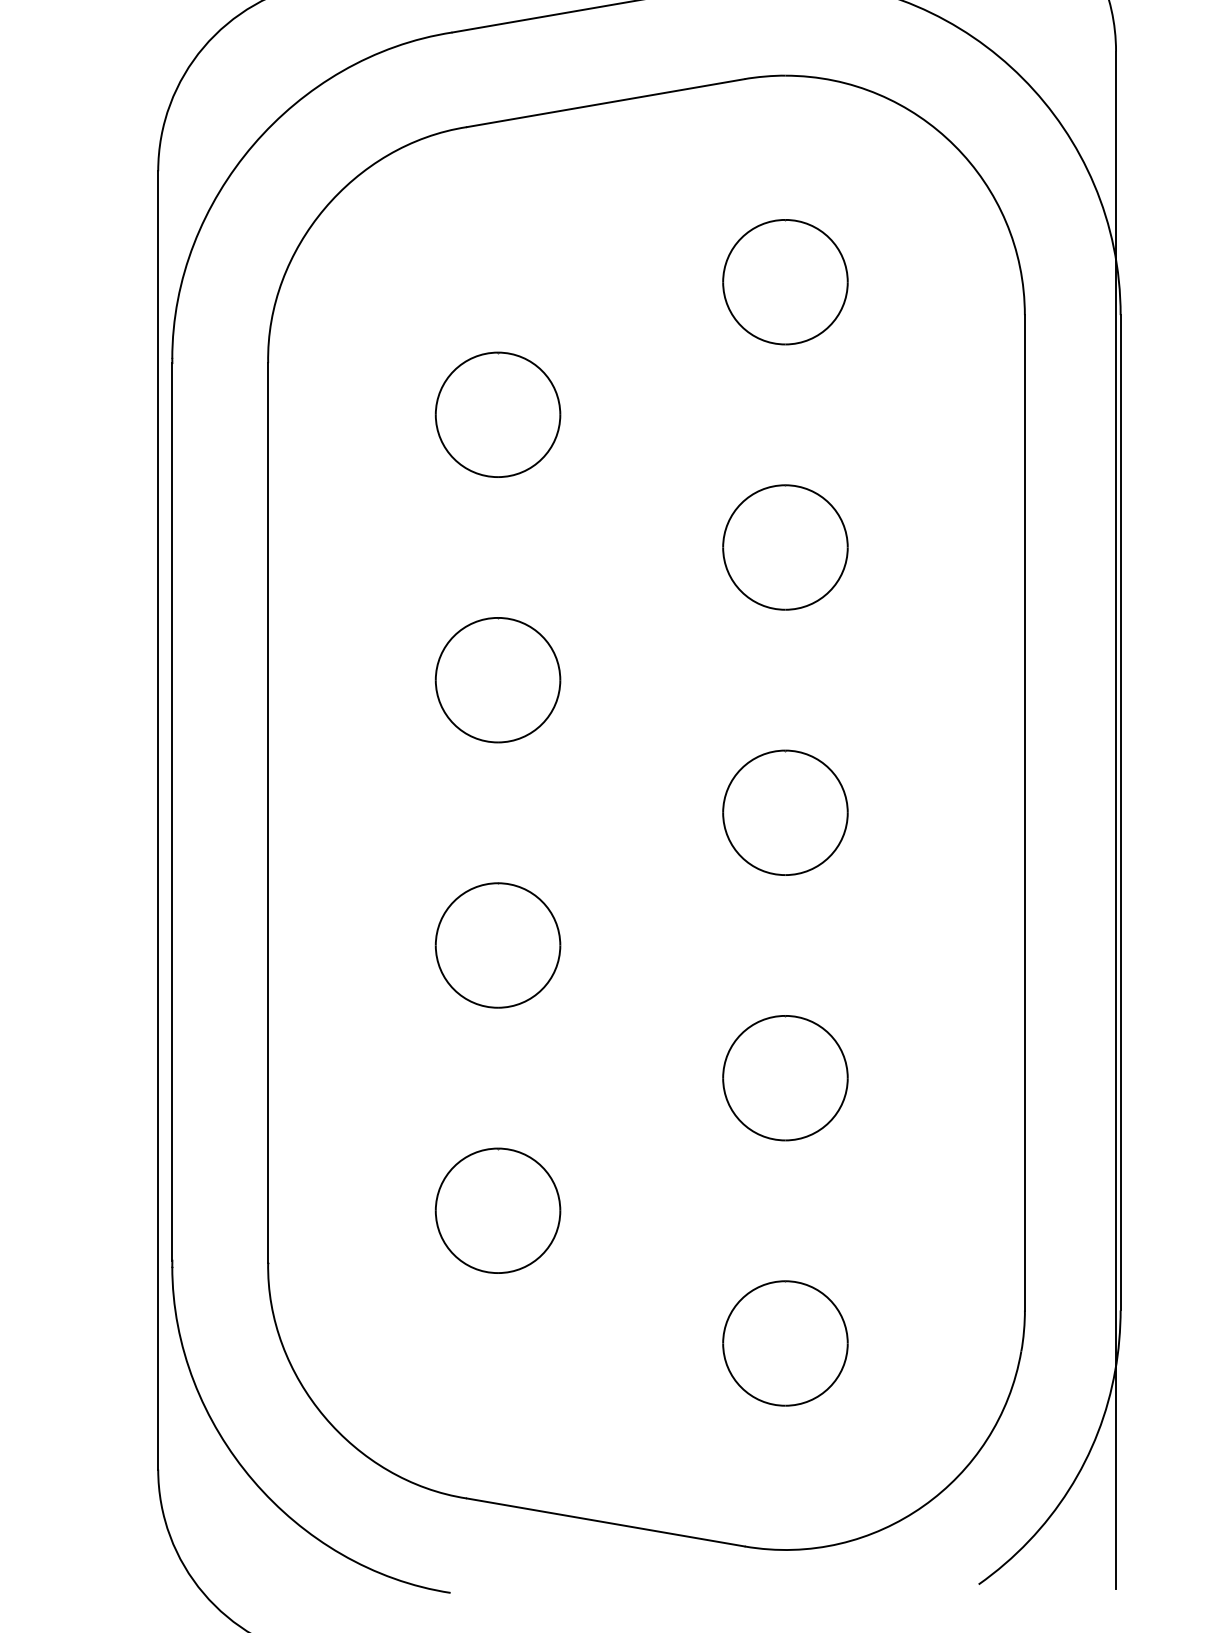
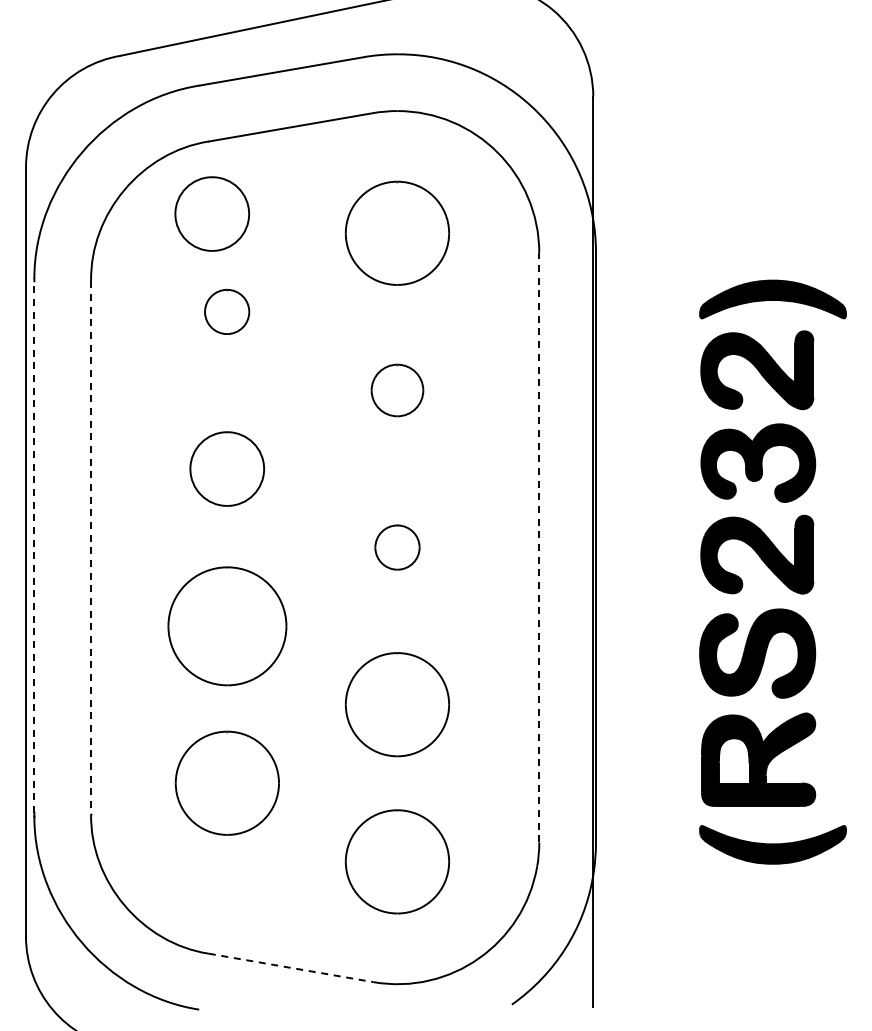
part: (471, 248) -> (211, 213), added
part: (785, 282) -> (397, 233), size x1.4
part: (496, 414) -> (226, 311), size x0.6
part: (785, 547) -> (397, 390), size x0.7
line: (172, 812) -> (34, 547), solid -> dashed
part: (785, 812) -> (397, 547), size x0.6
line: (1025, 812) -> (539, 547), solid -> dashed
line: (268, 814) -> (91, 548), solid -> dashed
part: (496, 944) -> (226, 625), size x1.6
part: (785, 1077) -> (397, 704), size x1.4
part: (496, 1211) -> (226, 783), size x1.4
part: (785, 1342) -> (397, 861), size x1.4
line: (606, 1523) -> (291, 968), solid -> dashed

